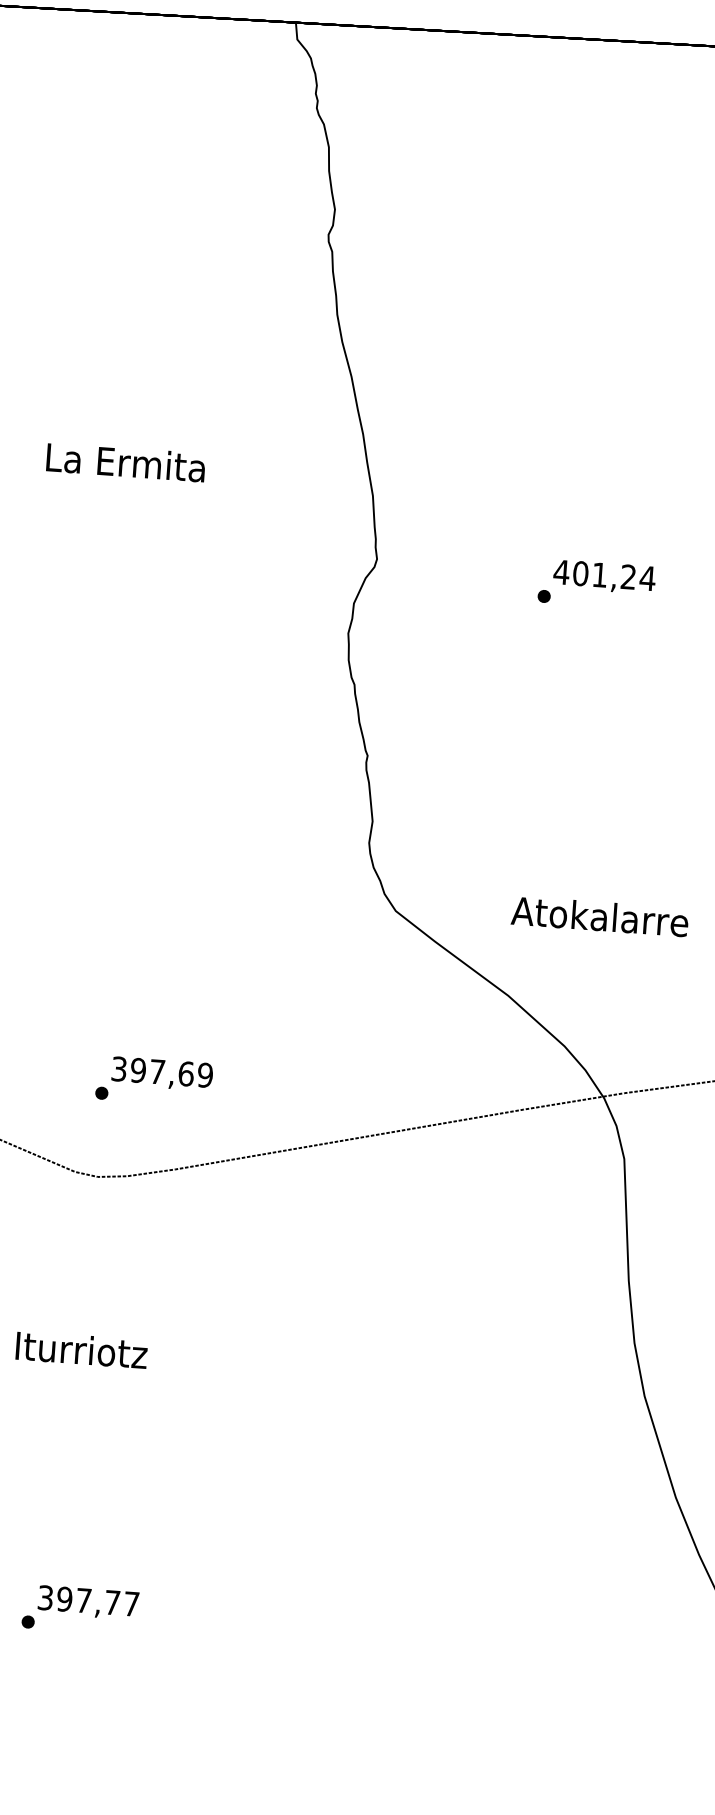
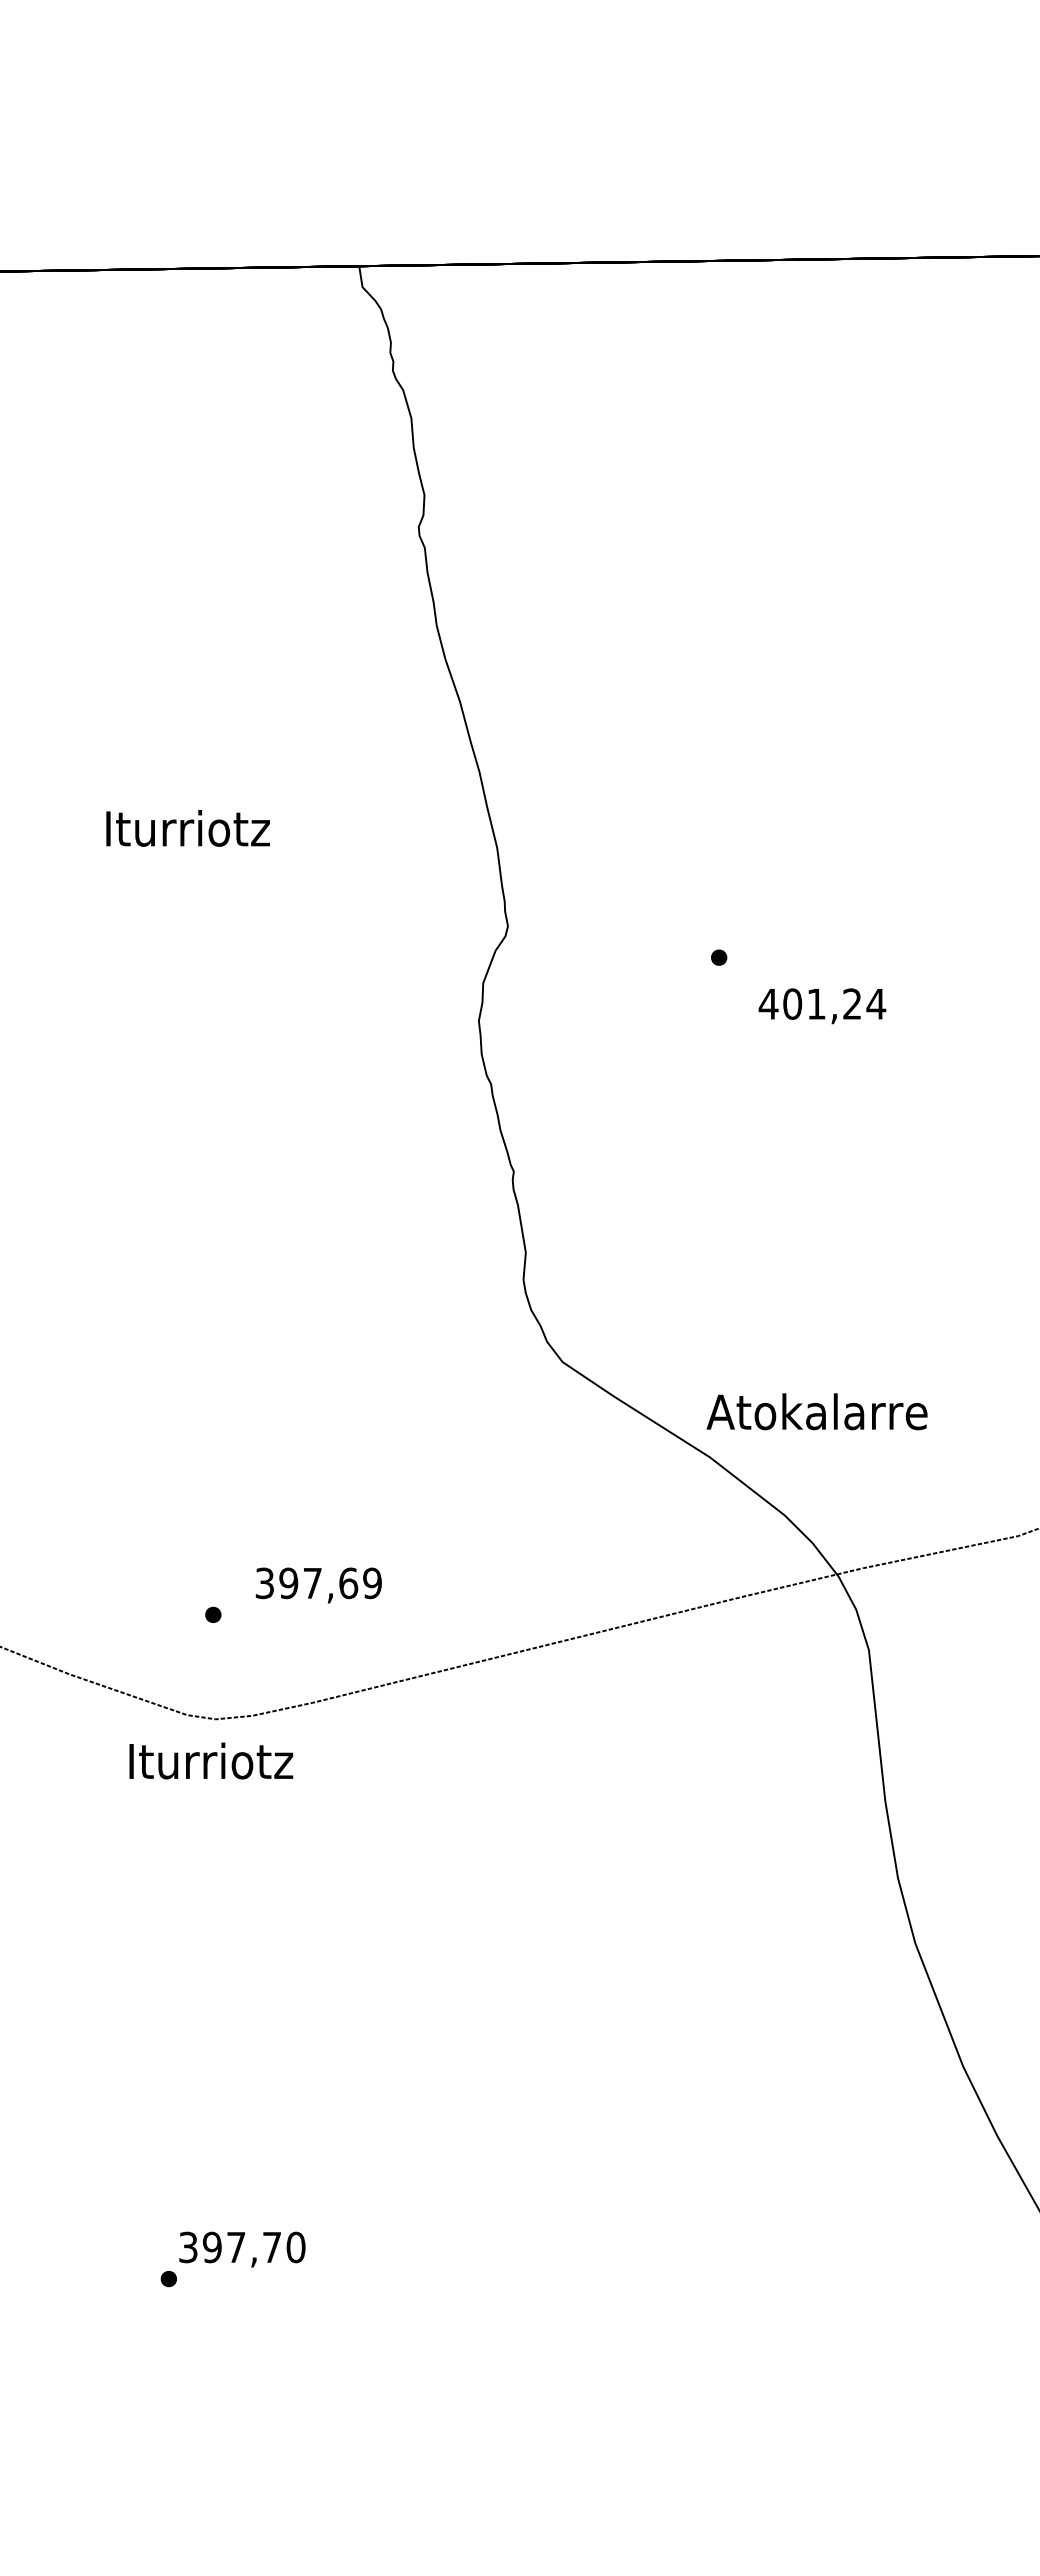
text: (125, 462) -> (186, 828), La Ermita -> Iturriotz
text: (604, 577) -> (822, 1006), moved
text: (599, 916) -> (816, 1411), moved
text: (162, 1073) -> (318, 1585), moved
text: (81, 1349) -> (211, 1760), moved
text: (131, 1604) -> (295, 2247), 397,77 -> 397,70

